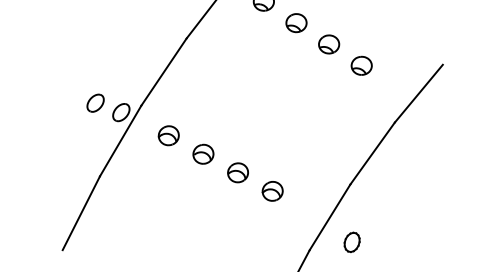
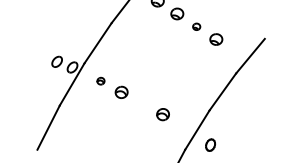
part: (328, 44) -> (196, 26), size x0.6
part: (168, 134) -> (100, 80), size x0.6
part: (238, 172) -> (142, 103), removed

